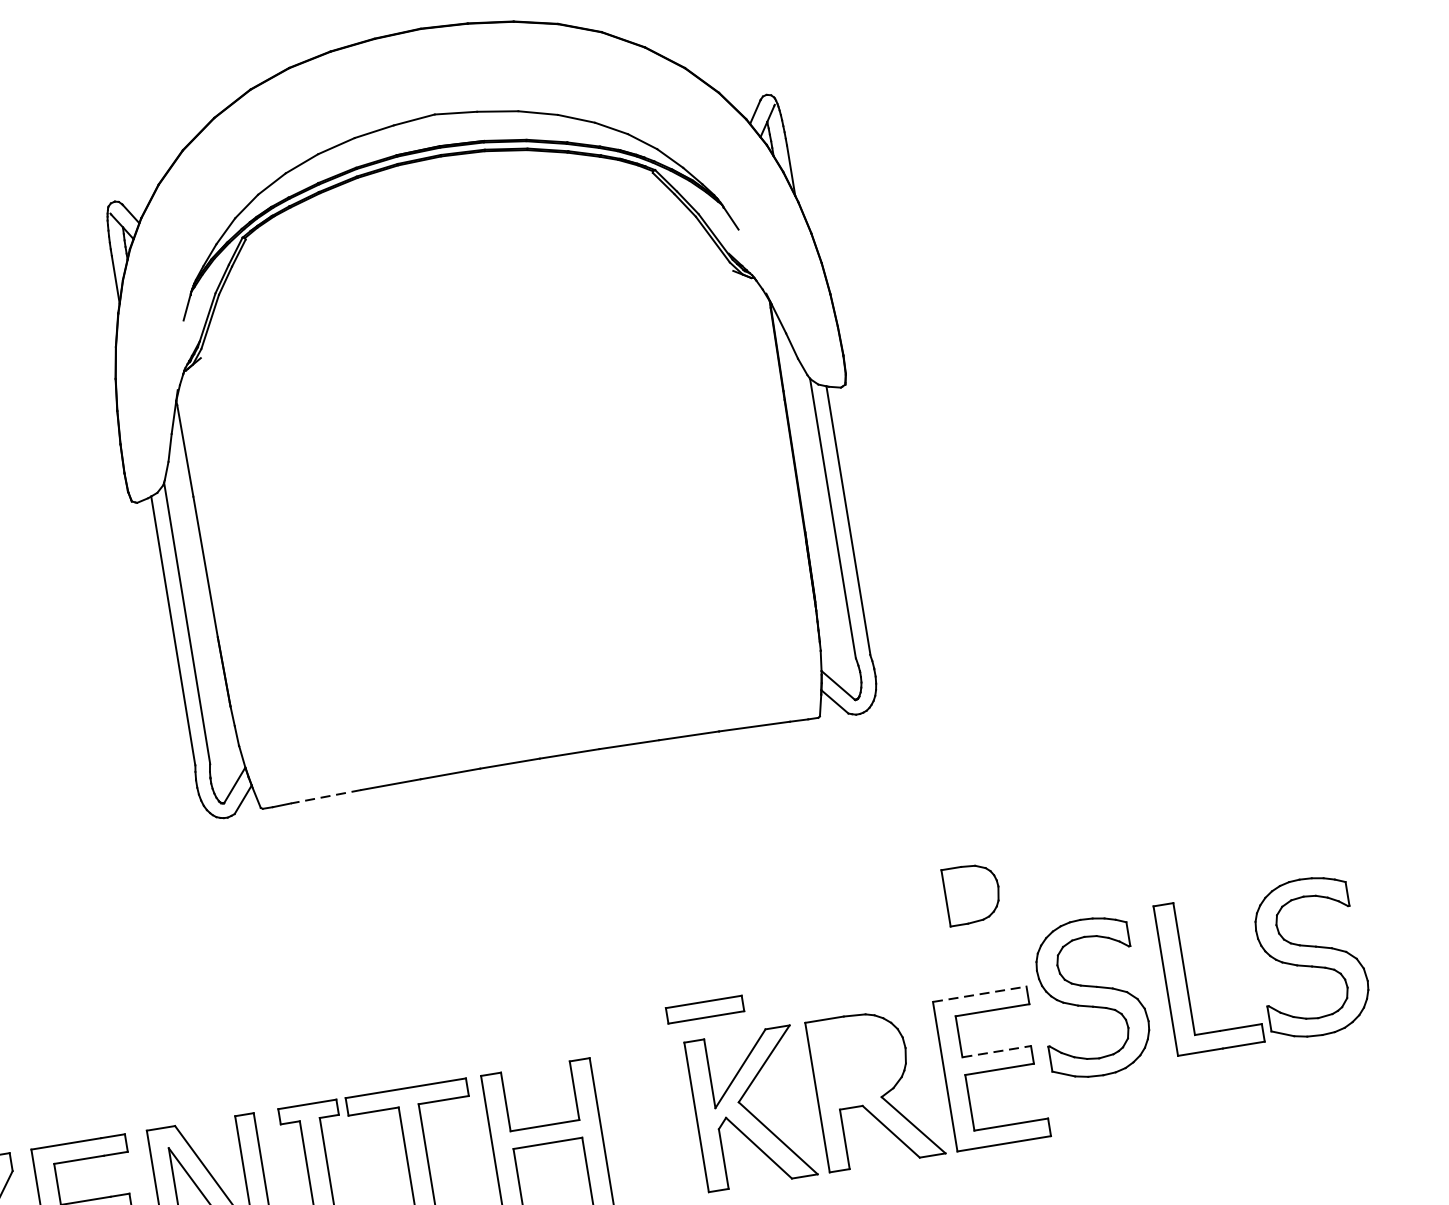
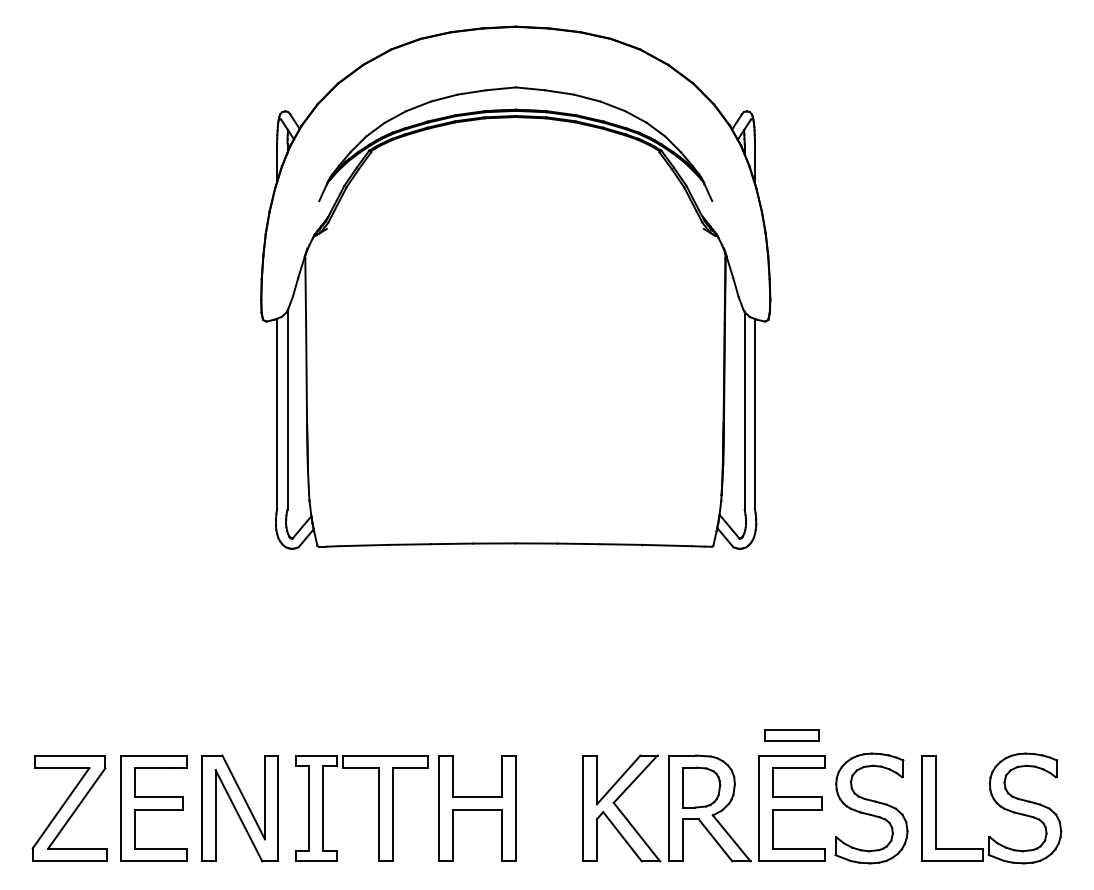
line: (325, 796) -> (363, 545), dashed -> solid
part: (972, 893) -> (701, 787), moved
part: (1268, 957) -> (995, 803), moved
line: (980, 994) -> (792, 755), dashed -> solid
part: (1092, 997) -> (871, 808), moved
part: (704, 1010) -> (791, 735), moved
line: (997, 1052) -> (797, 797), dashed -> solid

